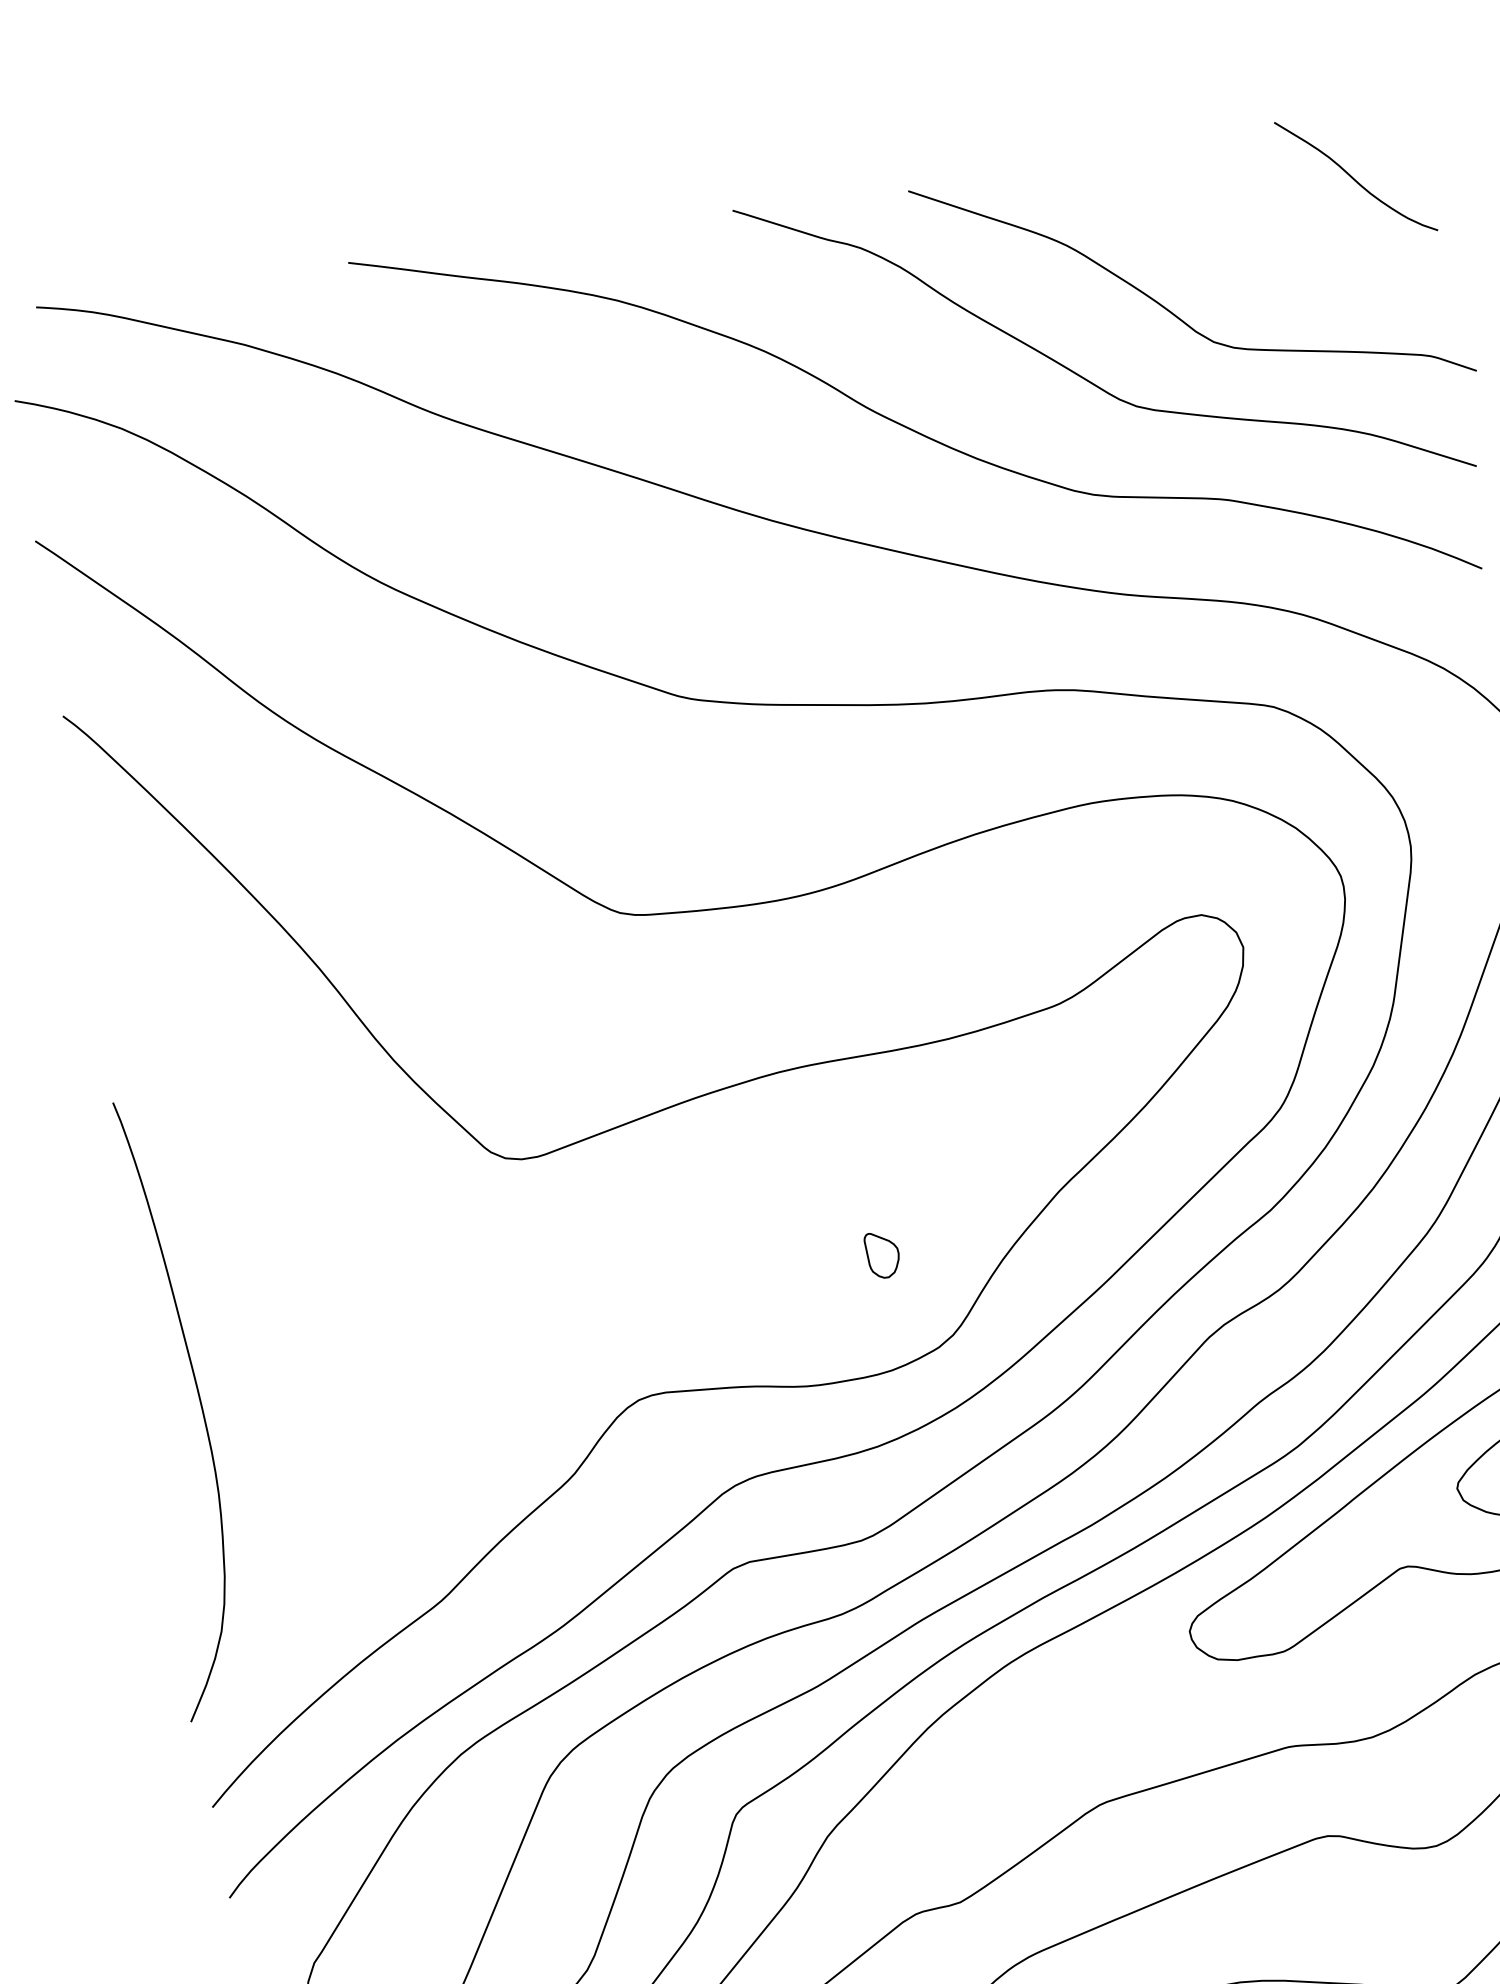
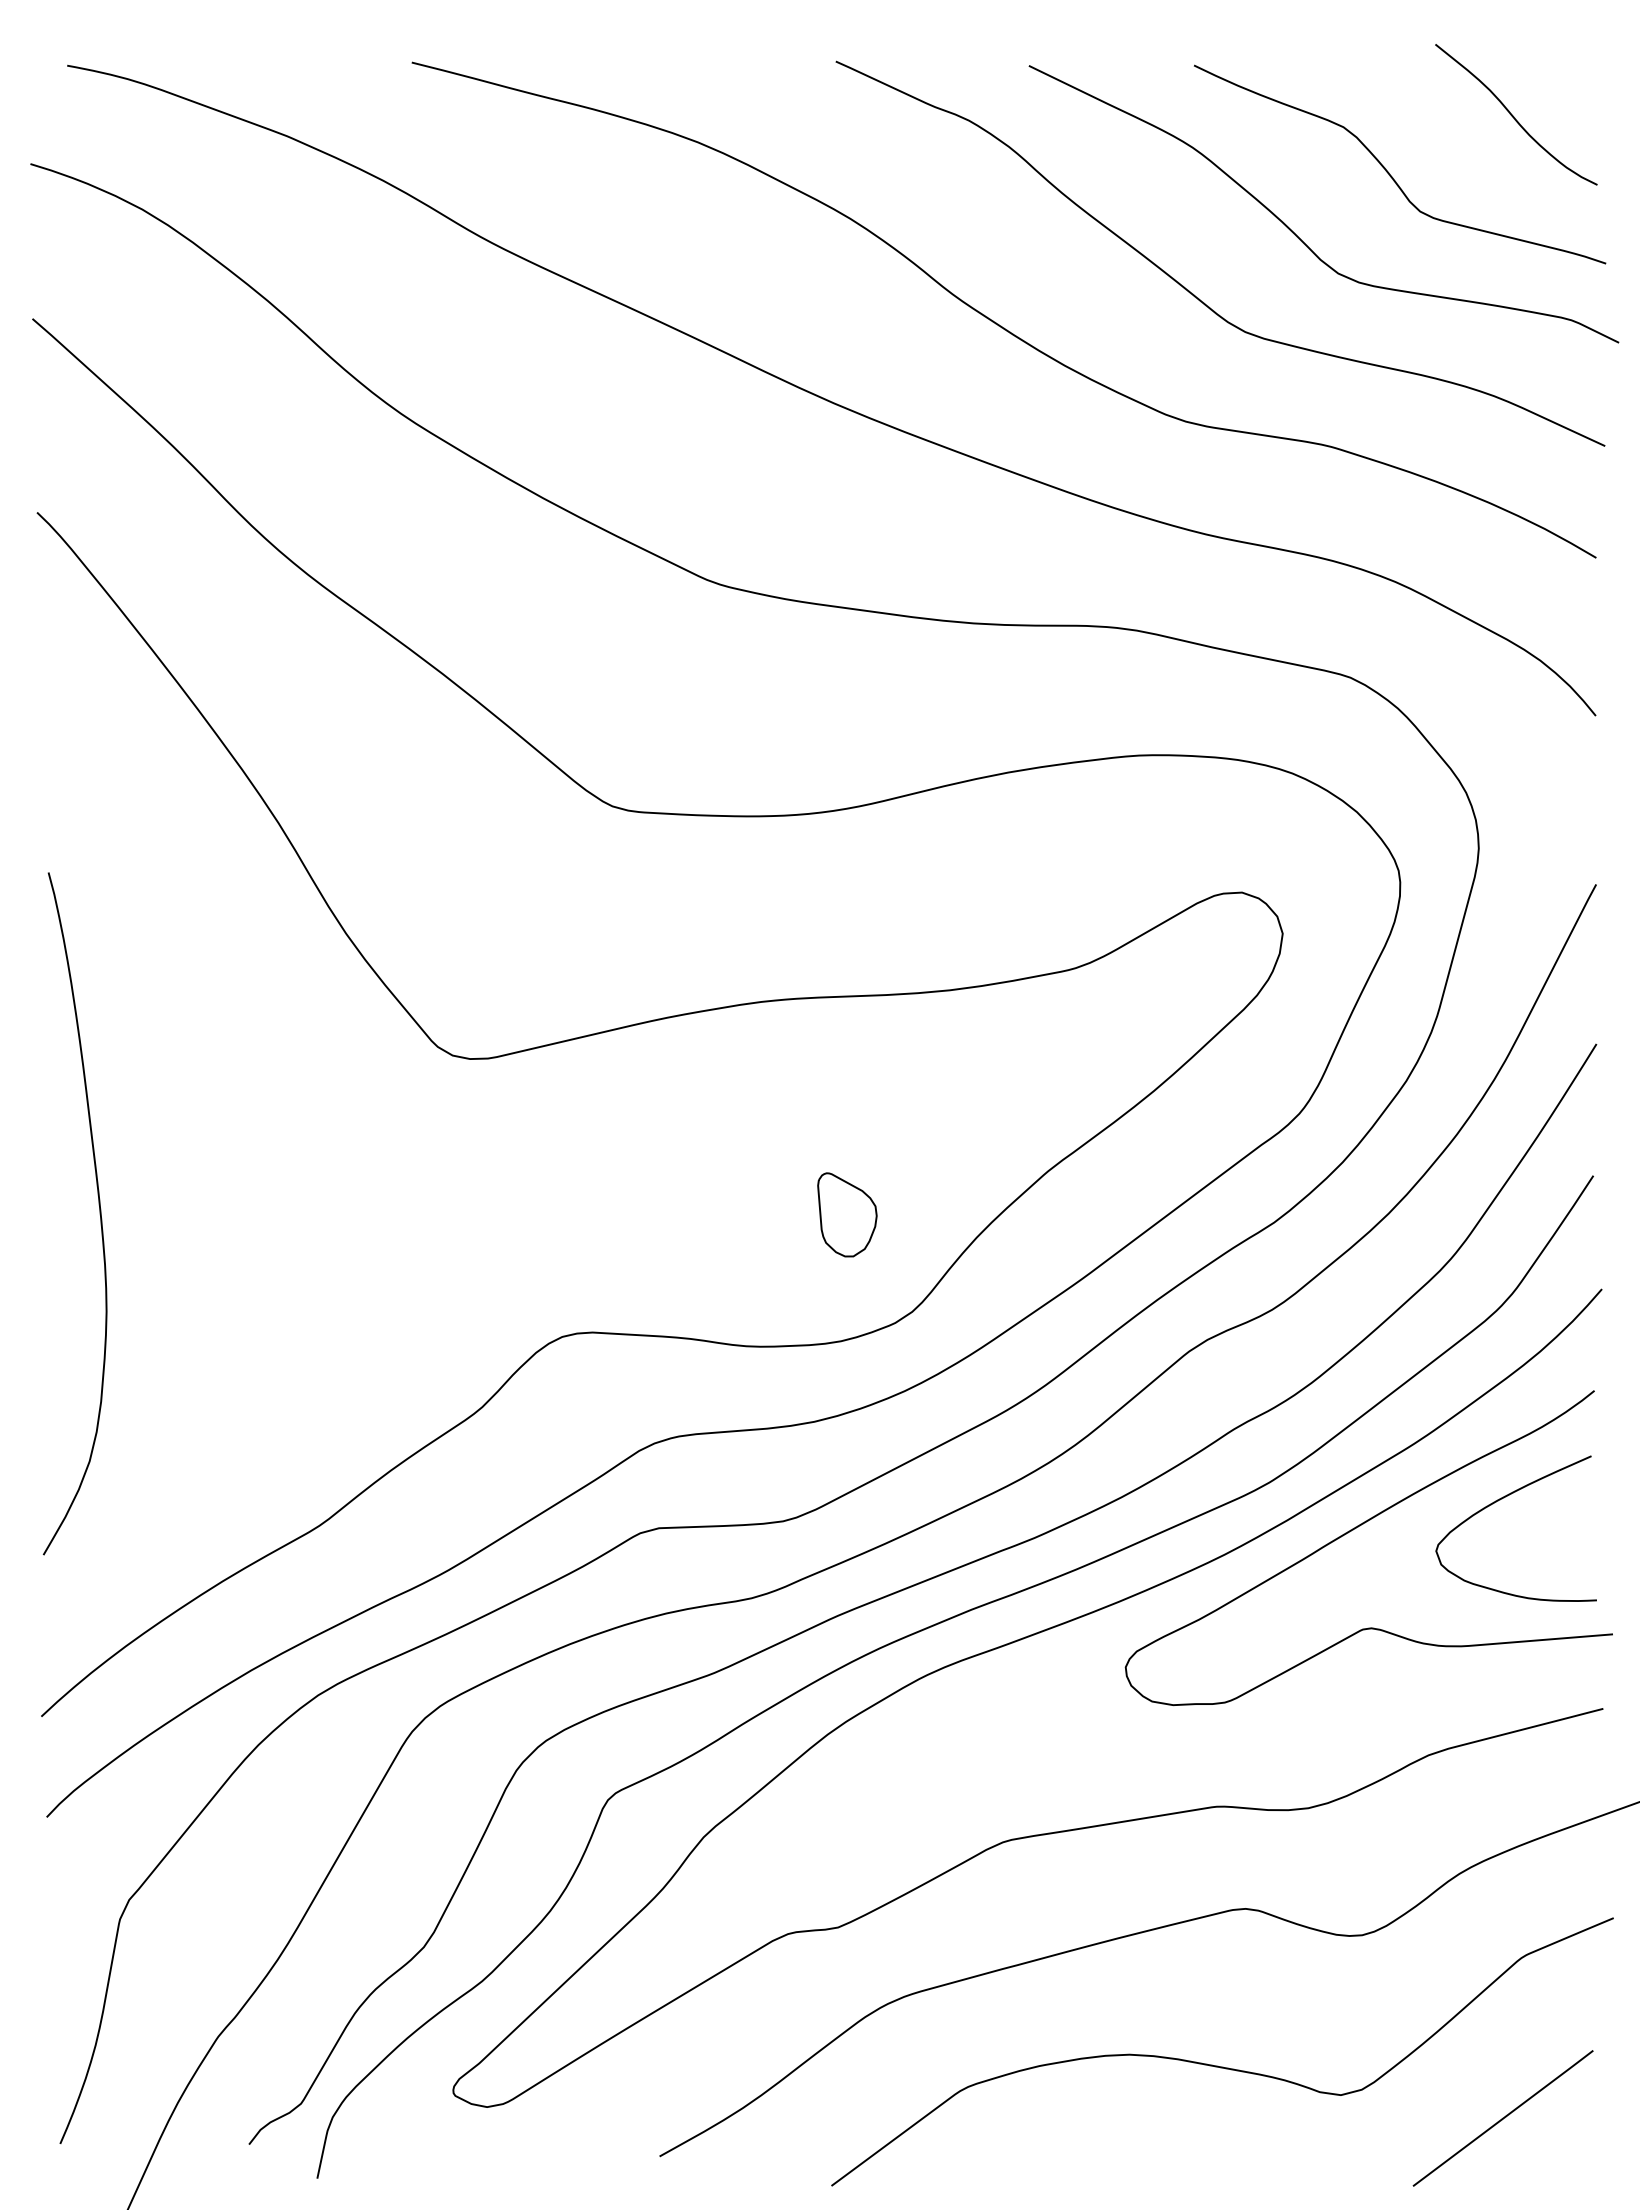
curve: (1248, 244) -> (1389, 172), added
part: (882, 1254) -> (847, 1214), size x1.67
curve: (200, 1405) -> (99, 1213), moved

